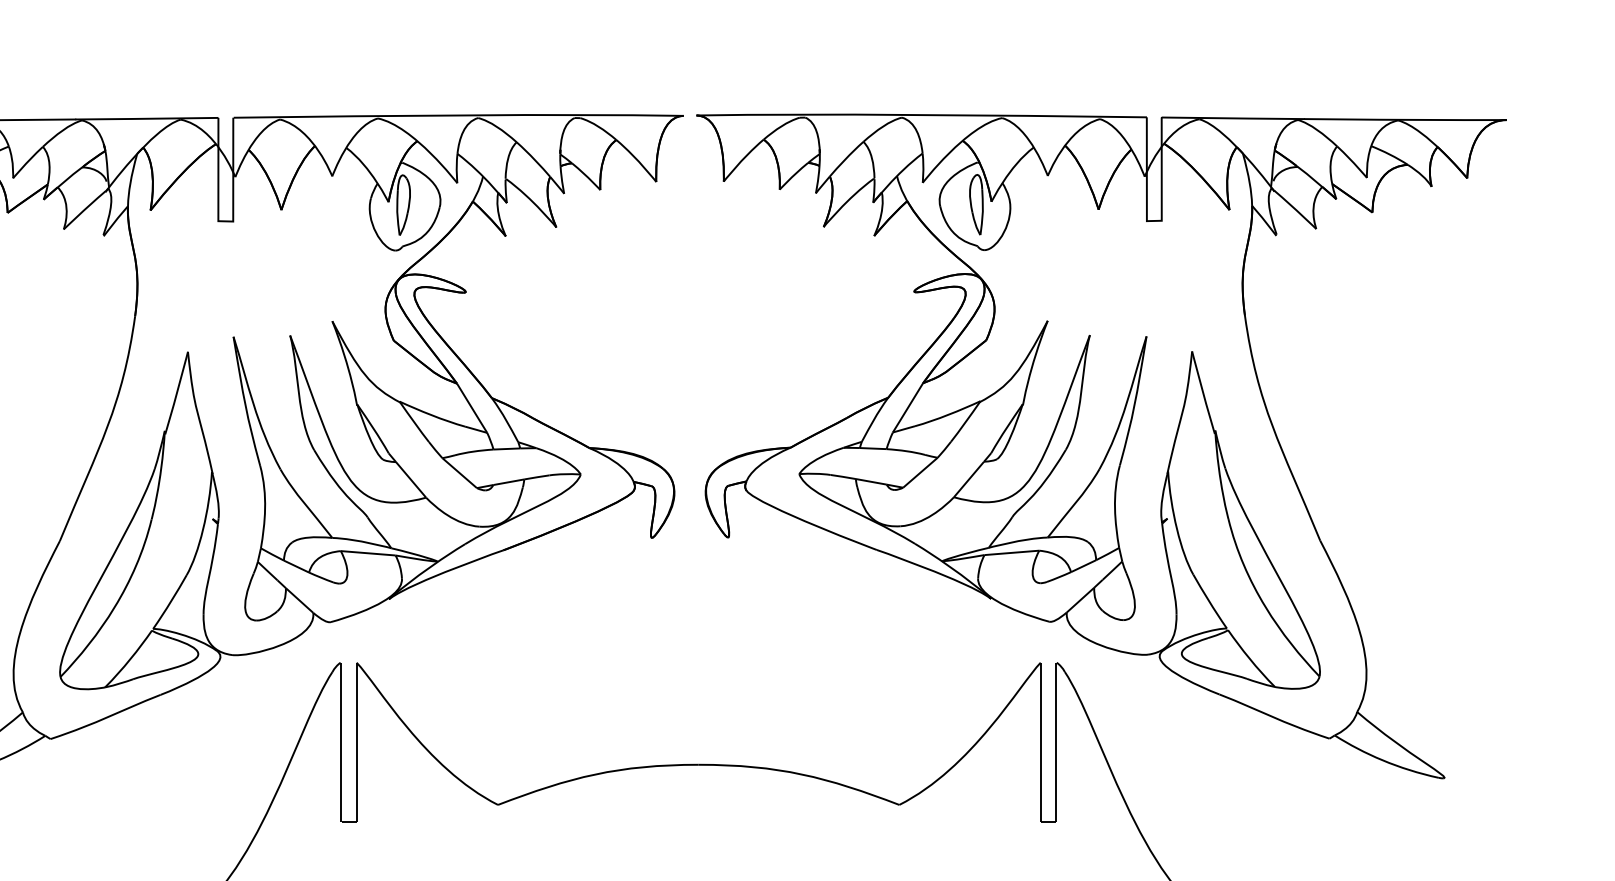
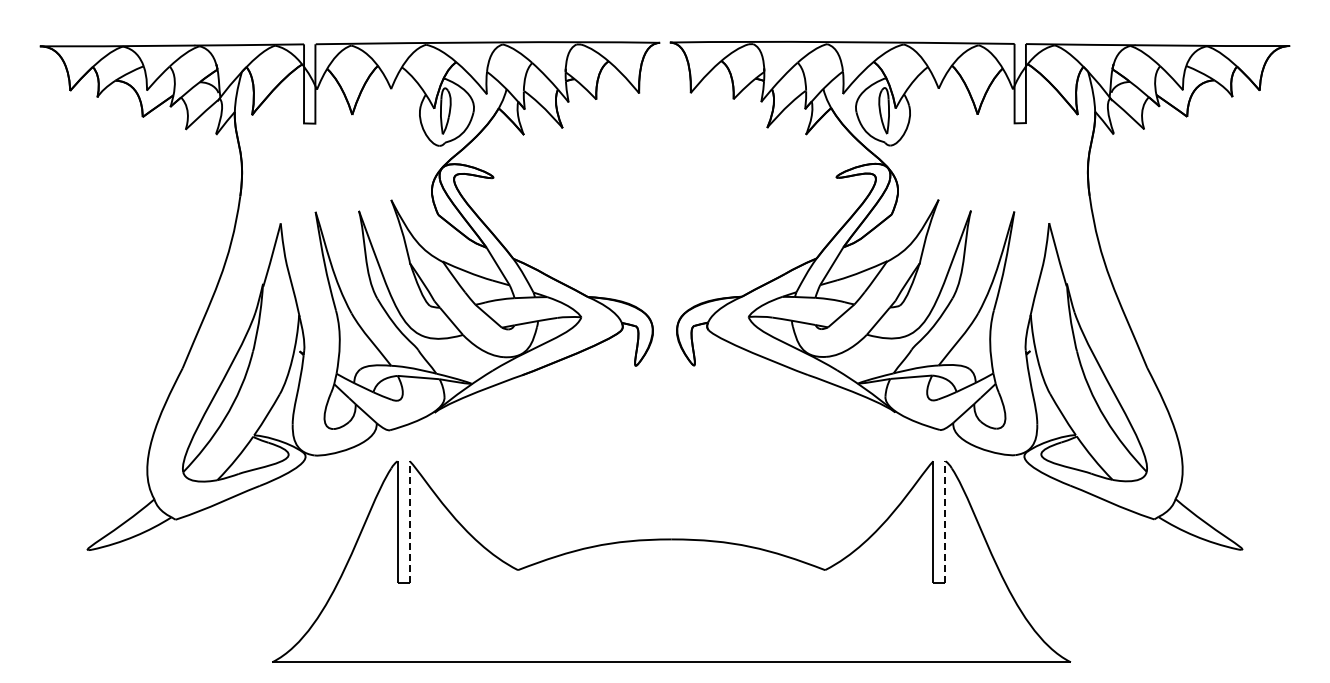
line: (356, 742) -> (409, 522), solid -> dashed
line: (1056, 742) -> (945, 522), solid -> dashed

